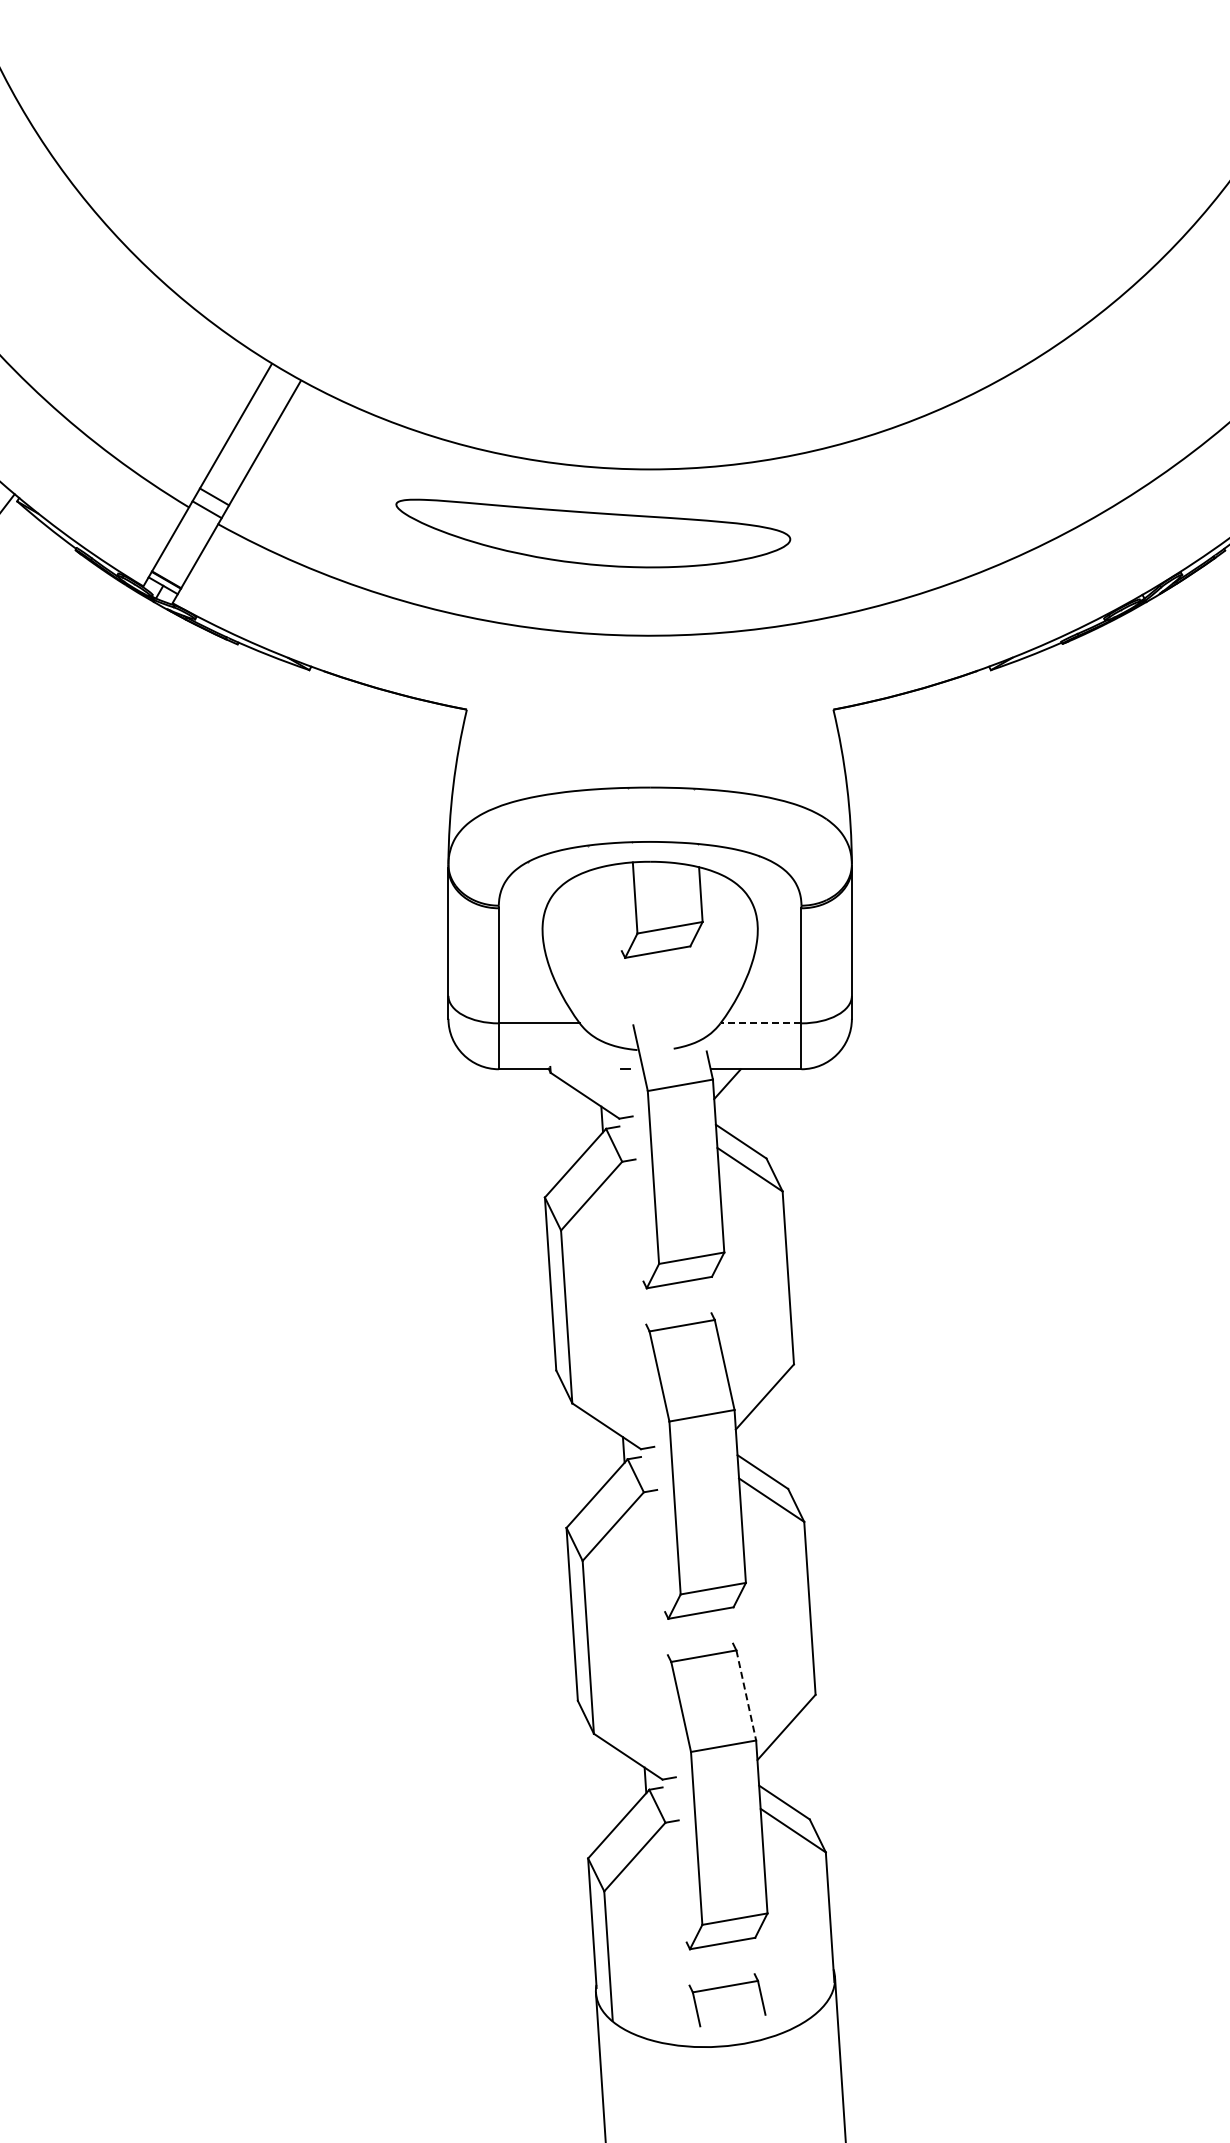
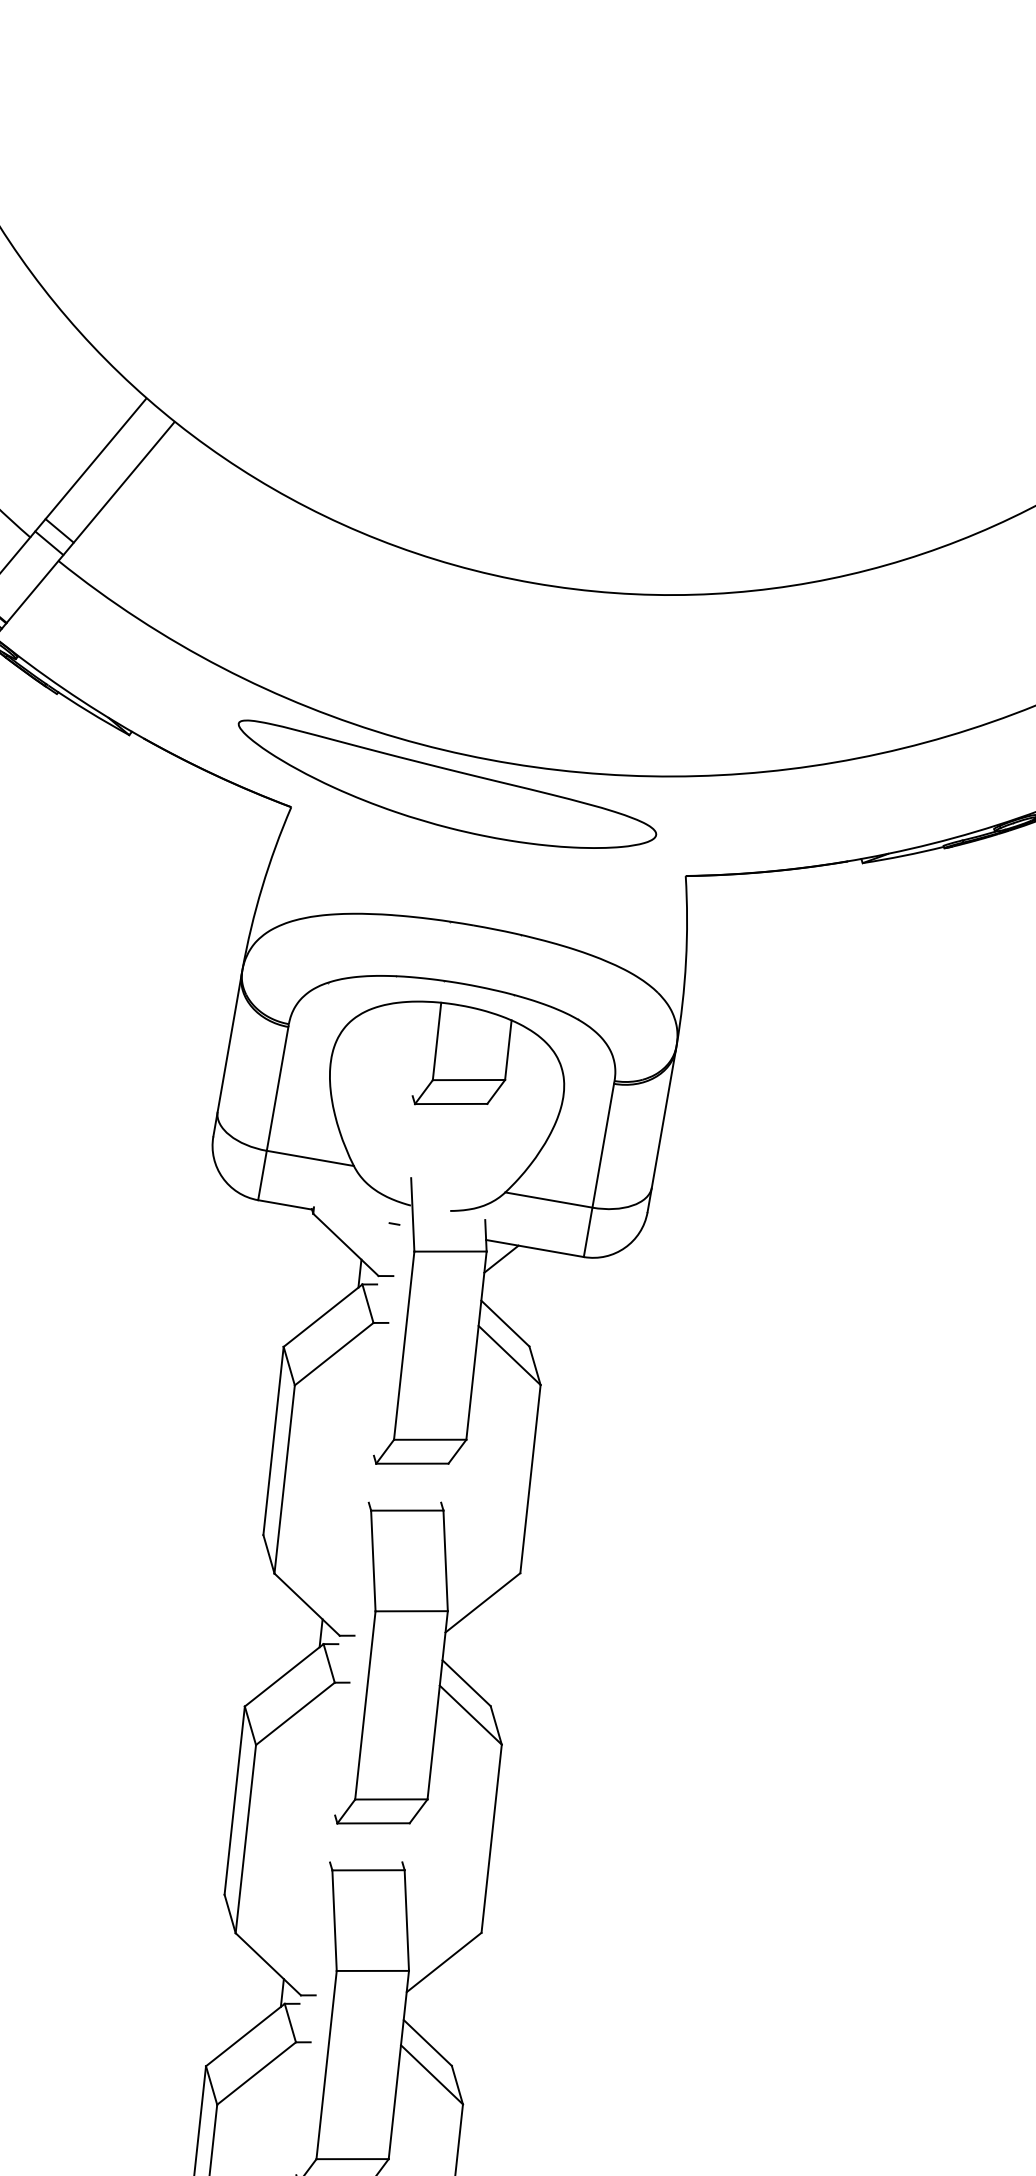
part: (593, 533) -> (445, 791), moved
line: (760, 1023) -> (548, 1200), dashed -> solid
line: (746, 1695) -> (407, 1920), dashed -> solid

